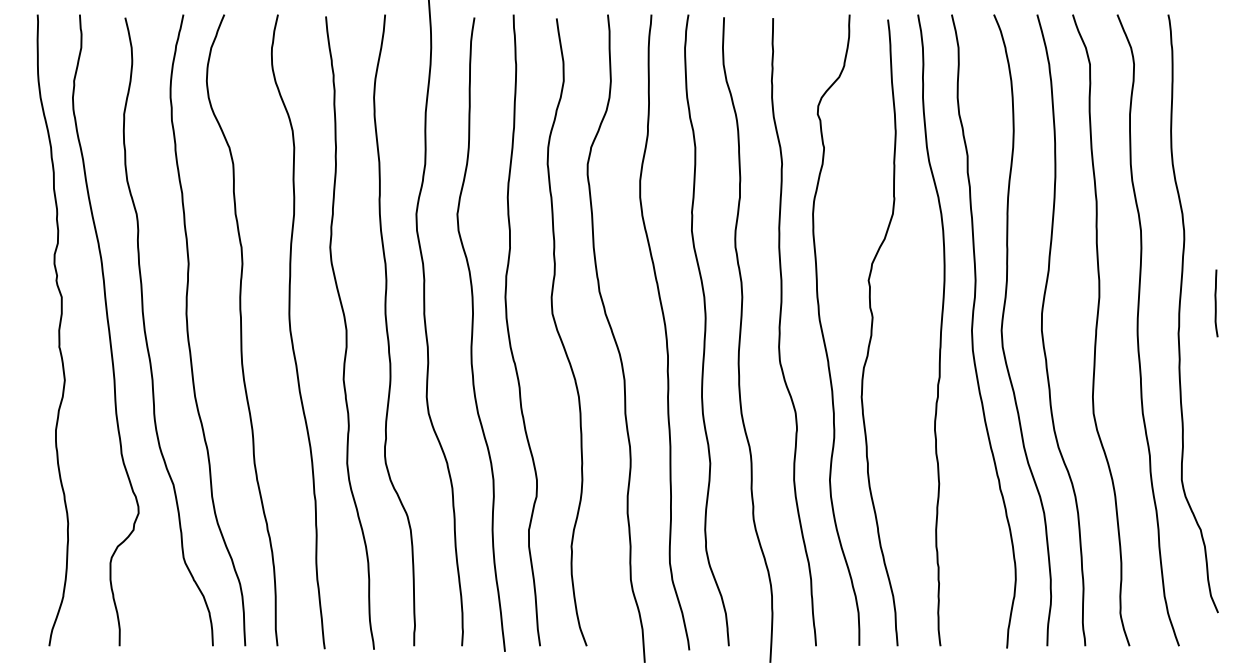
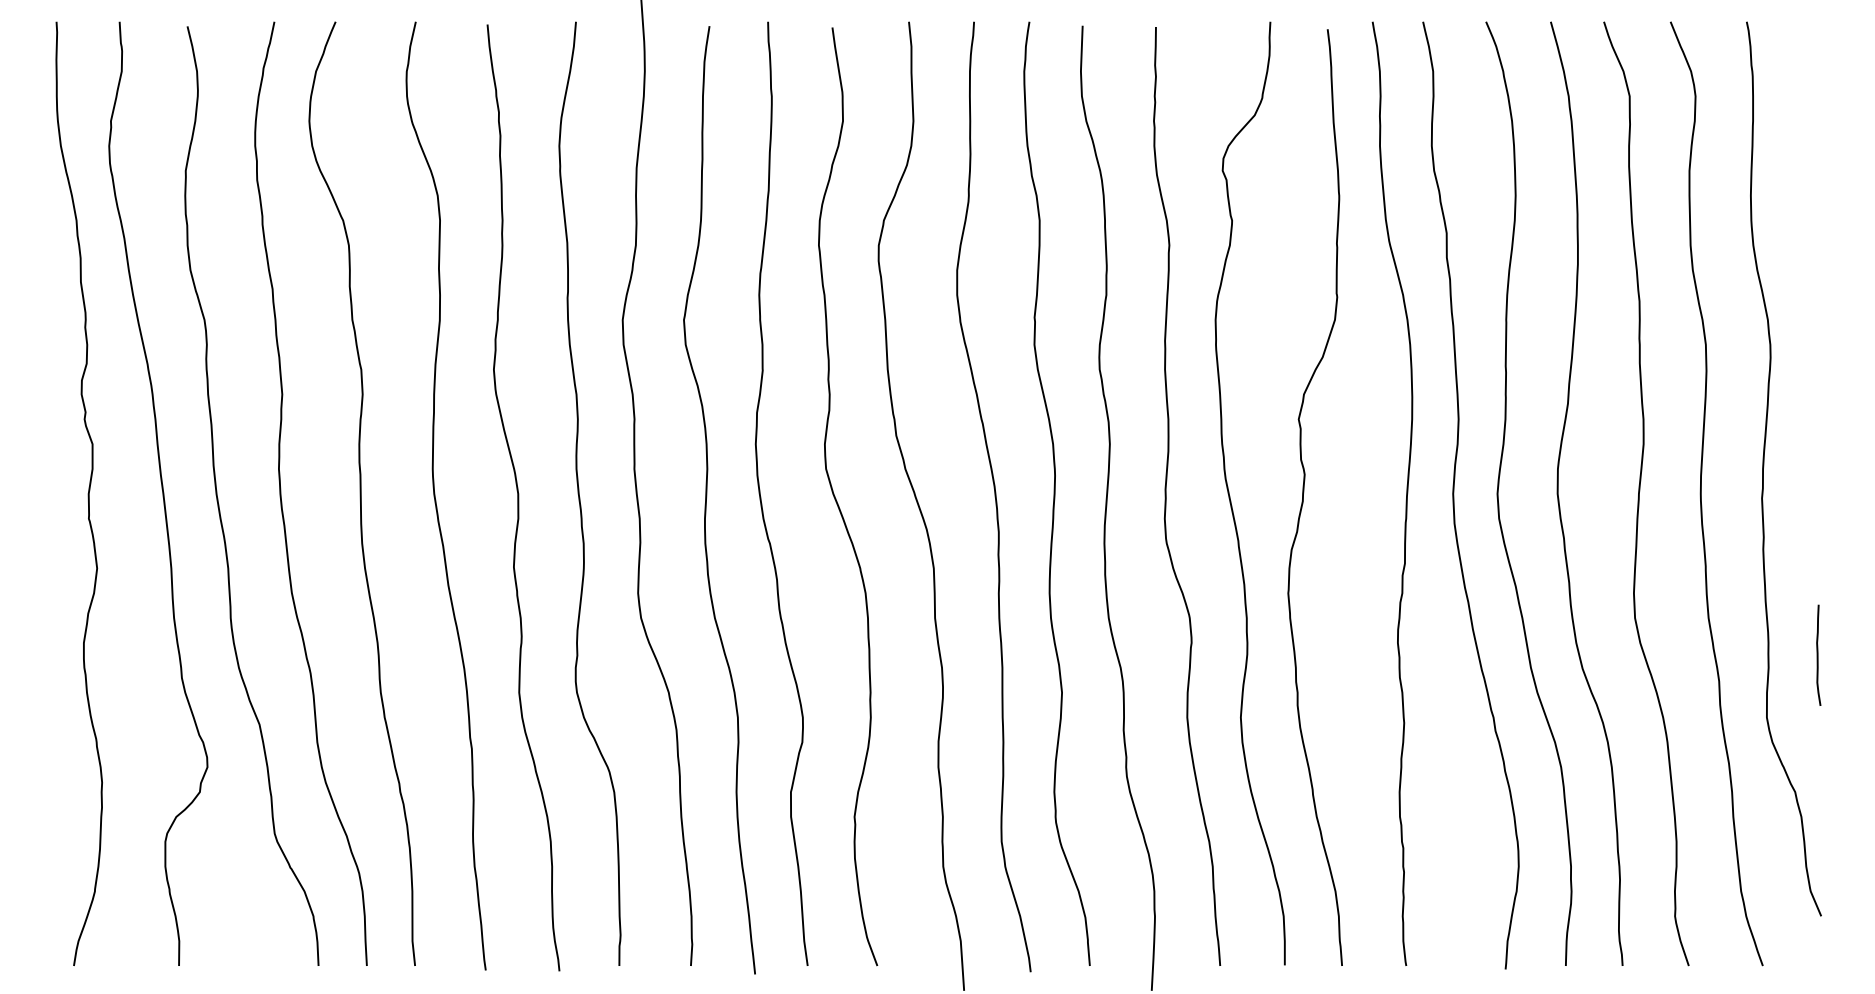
curve: (1216, 303) -> (1818, 655), moved

